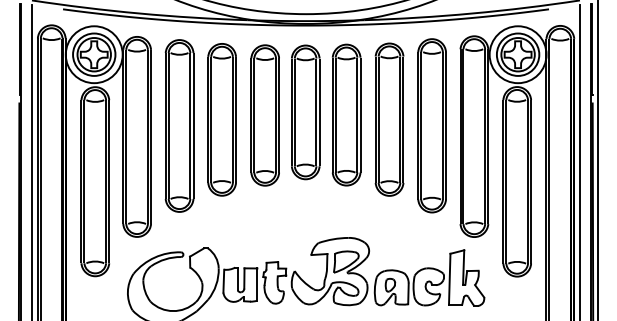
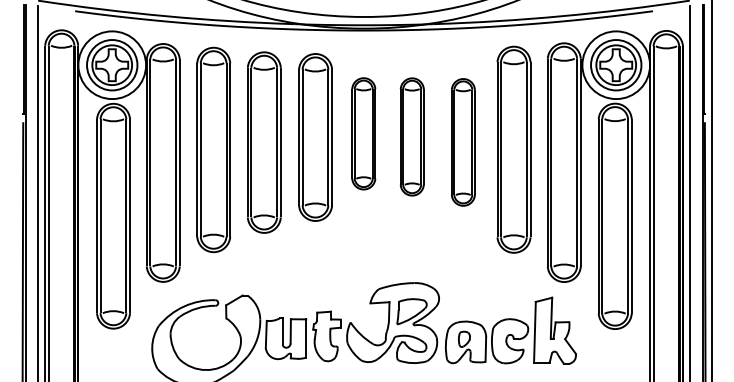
part: (305, 112) -> (363, 133), size x0.7
part: (346, 114) -> (412, 136), size x0.7
part: (389, 119) -> (463, 142), size x0.7

